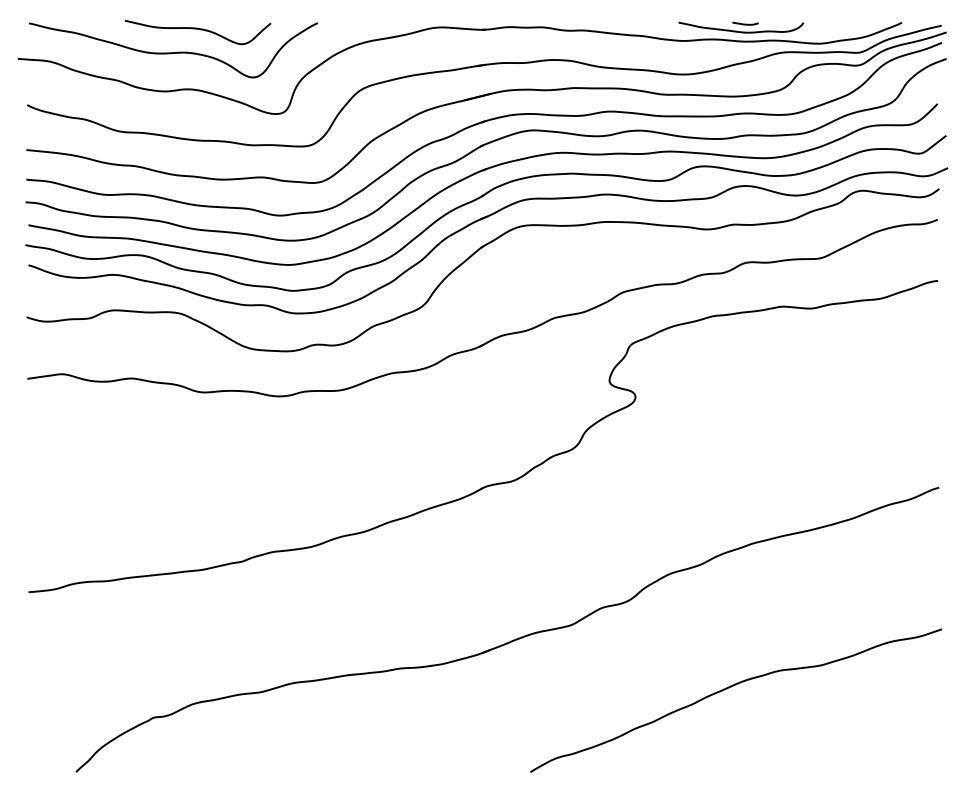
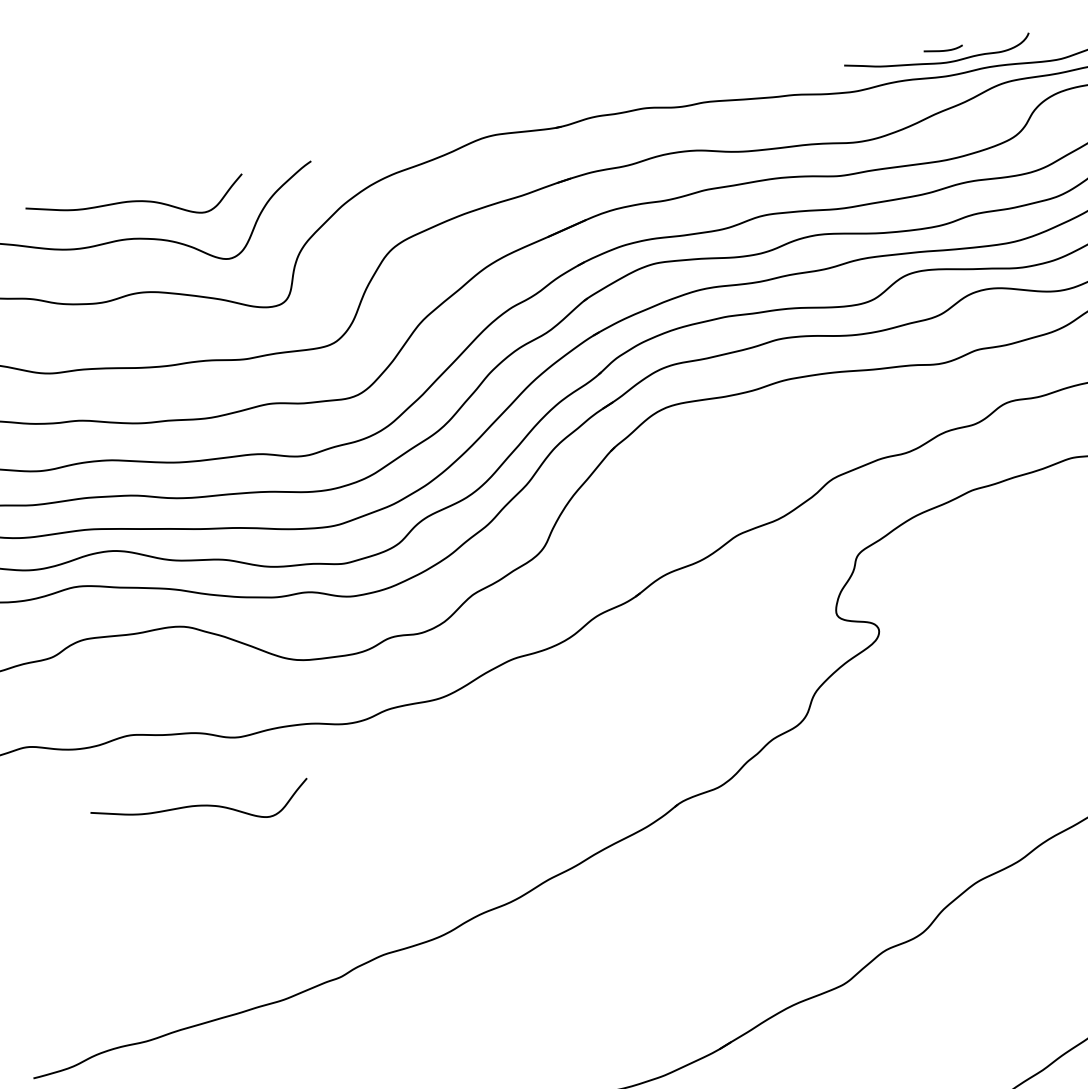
curve: (169, 433) -> (199, 806), added

